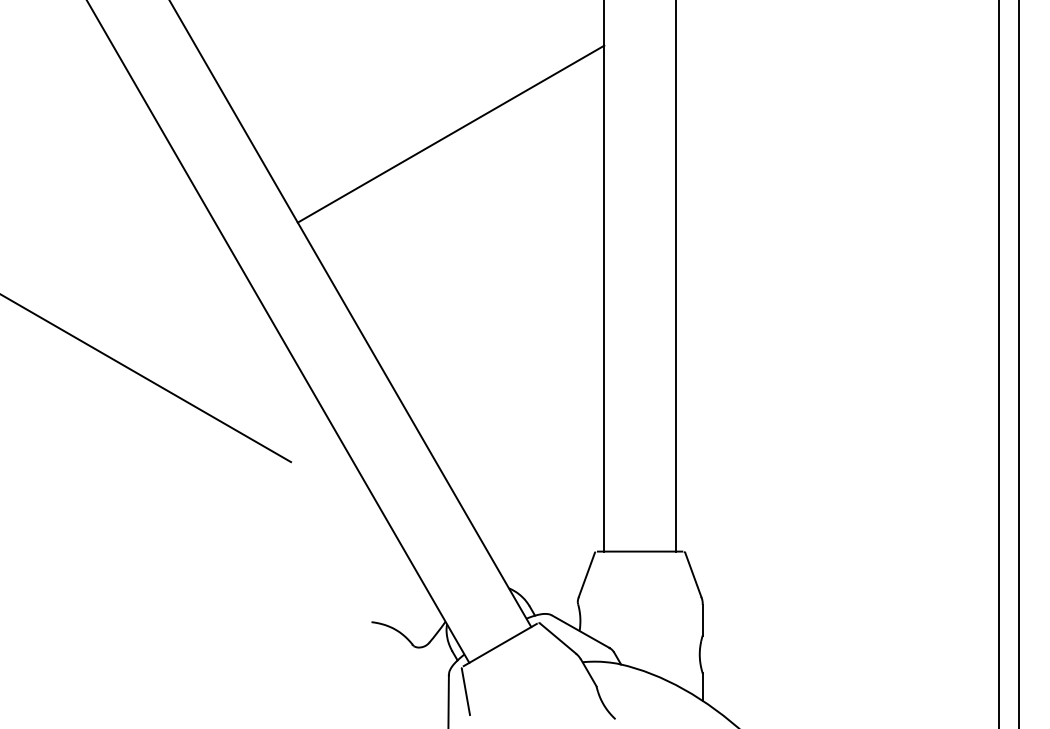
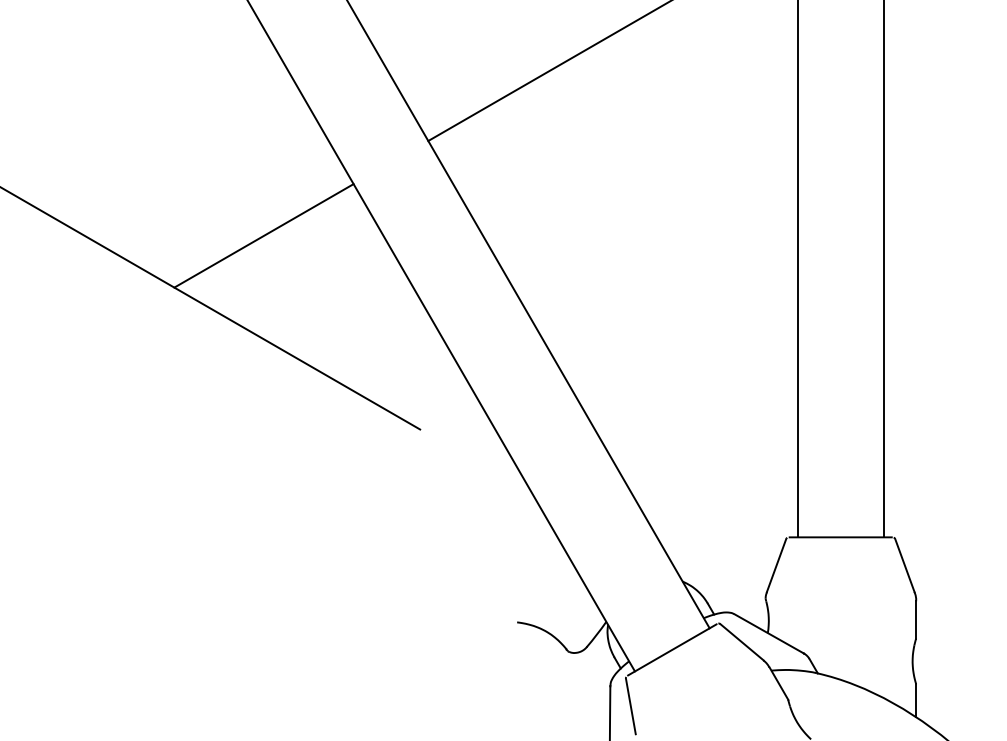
line: (161, 301) -> (264, 236), added

